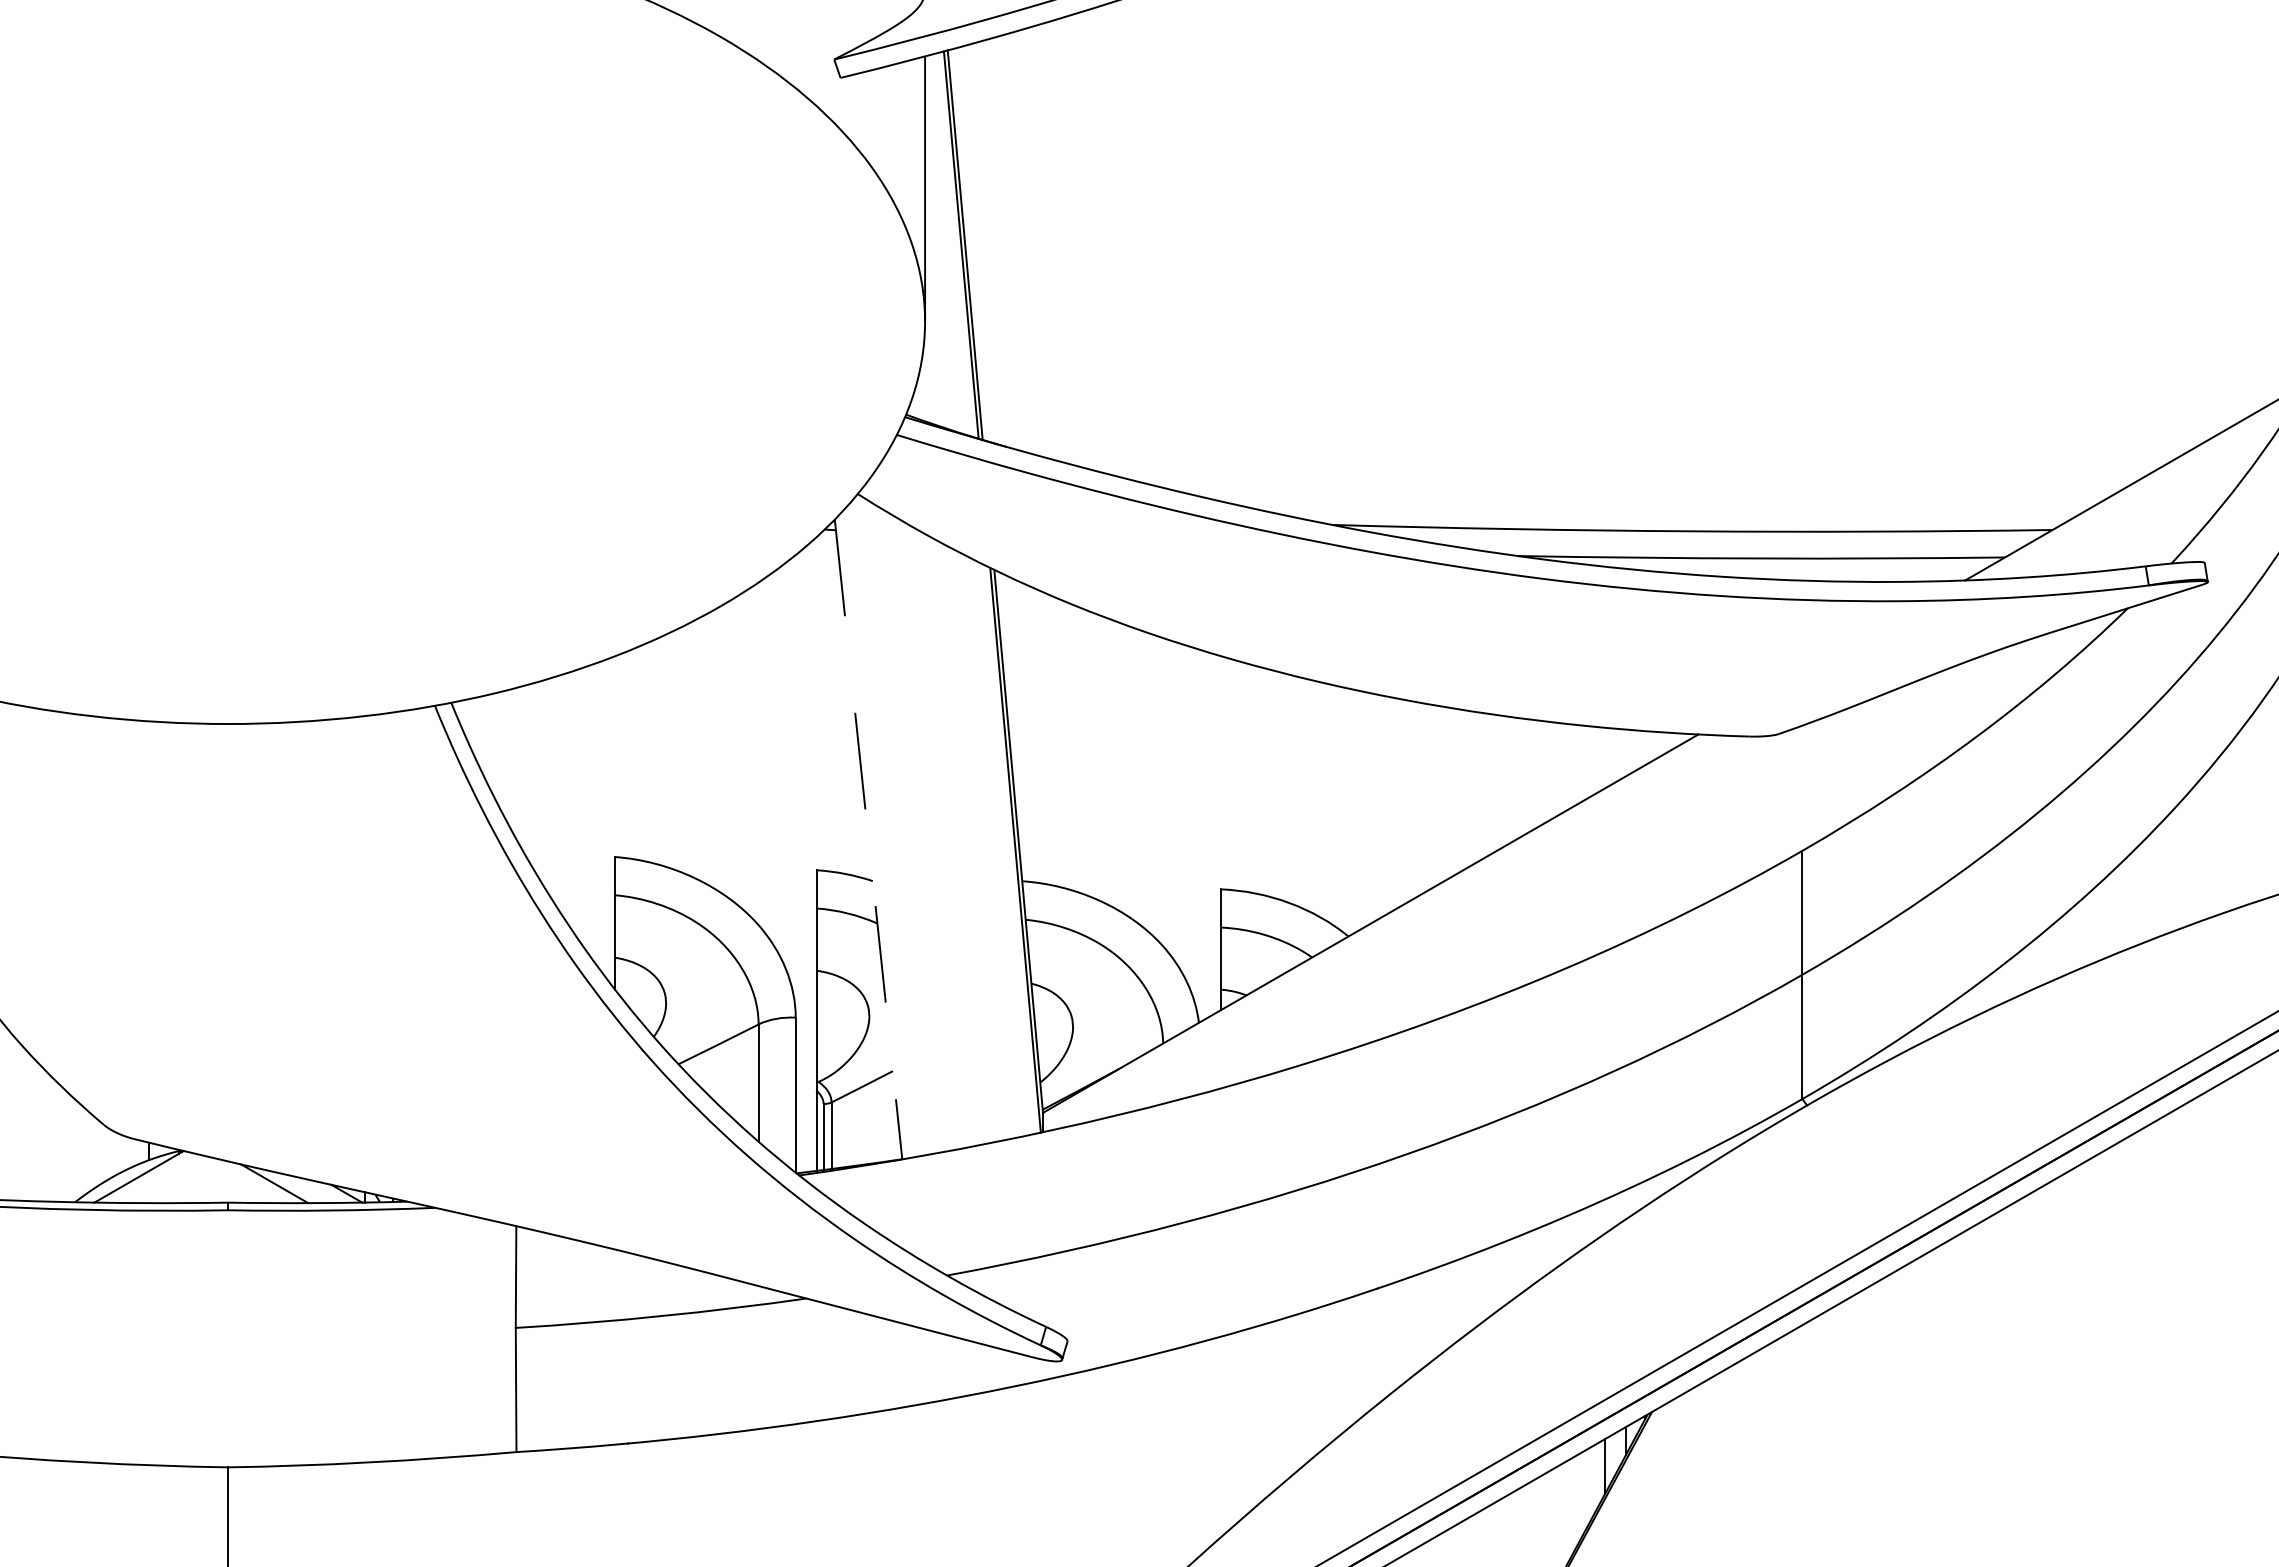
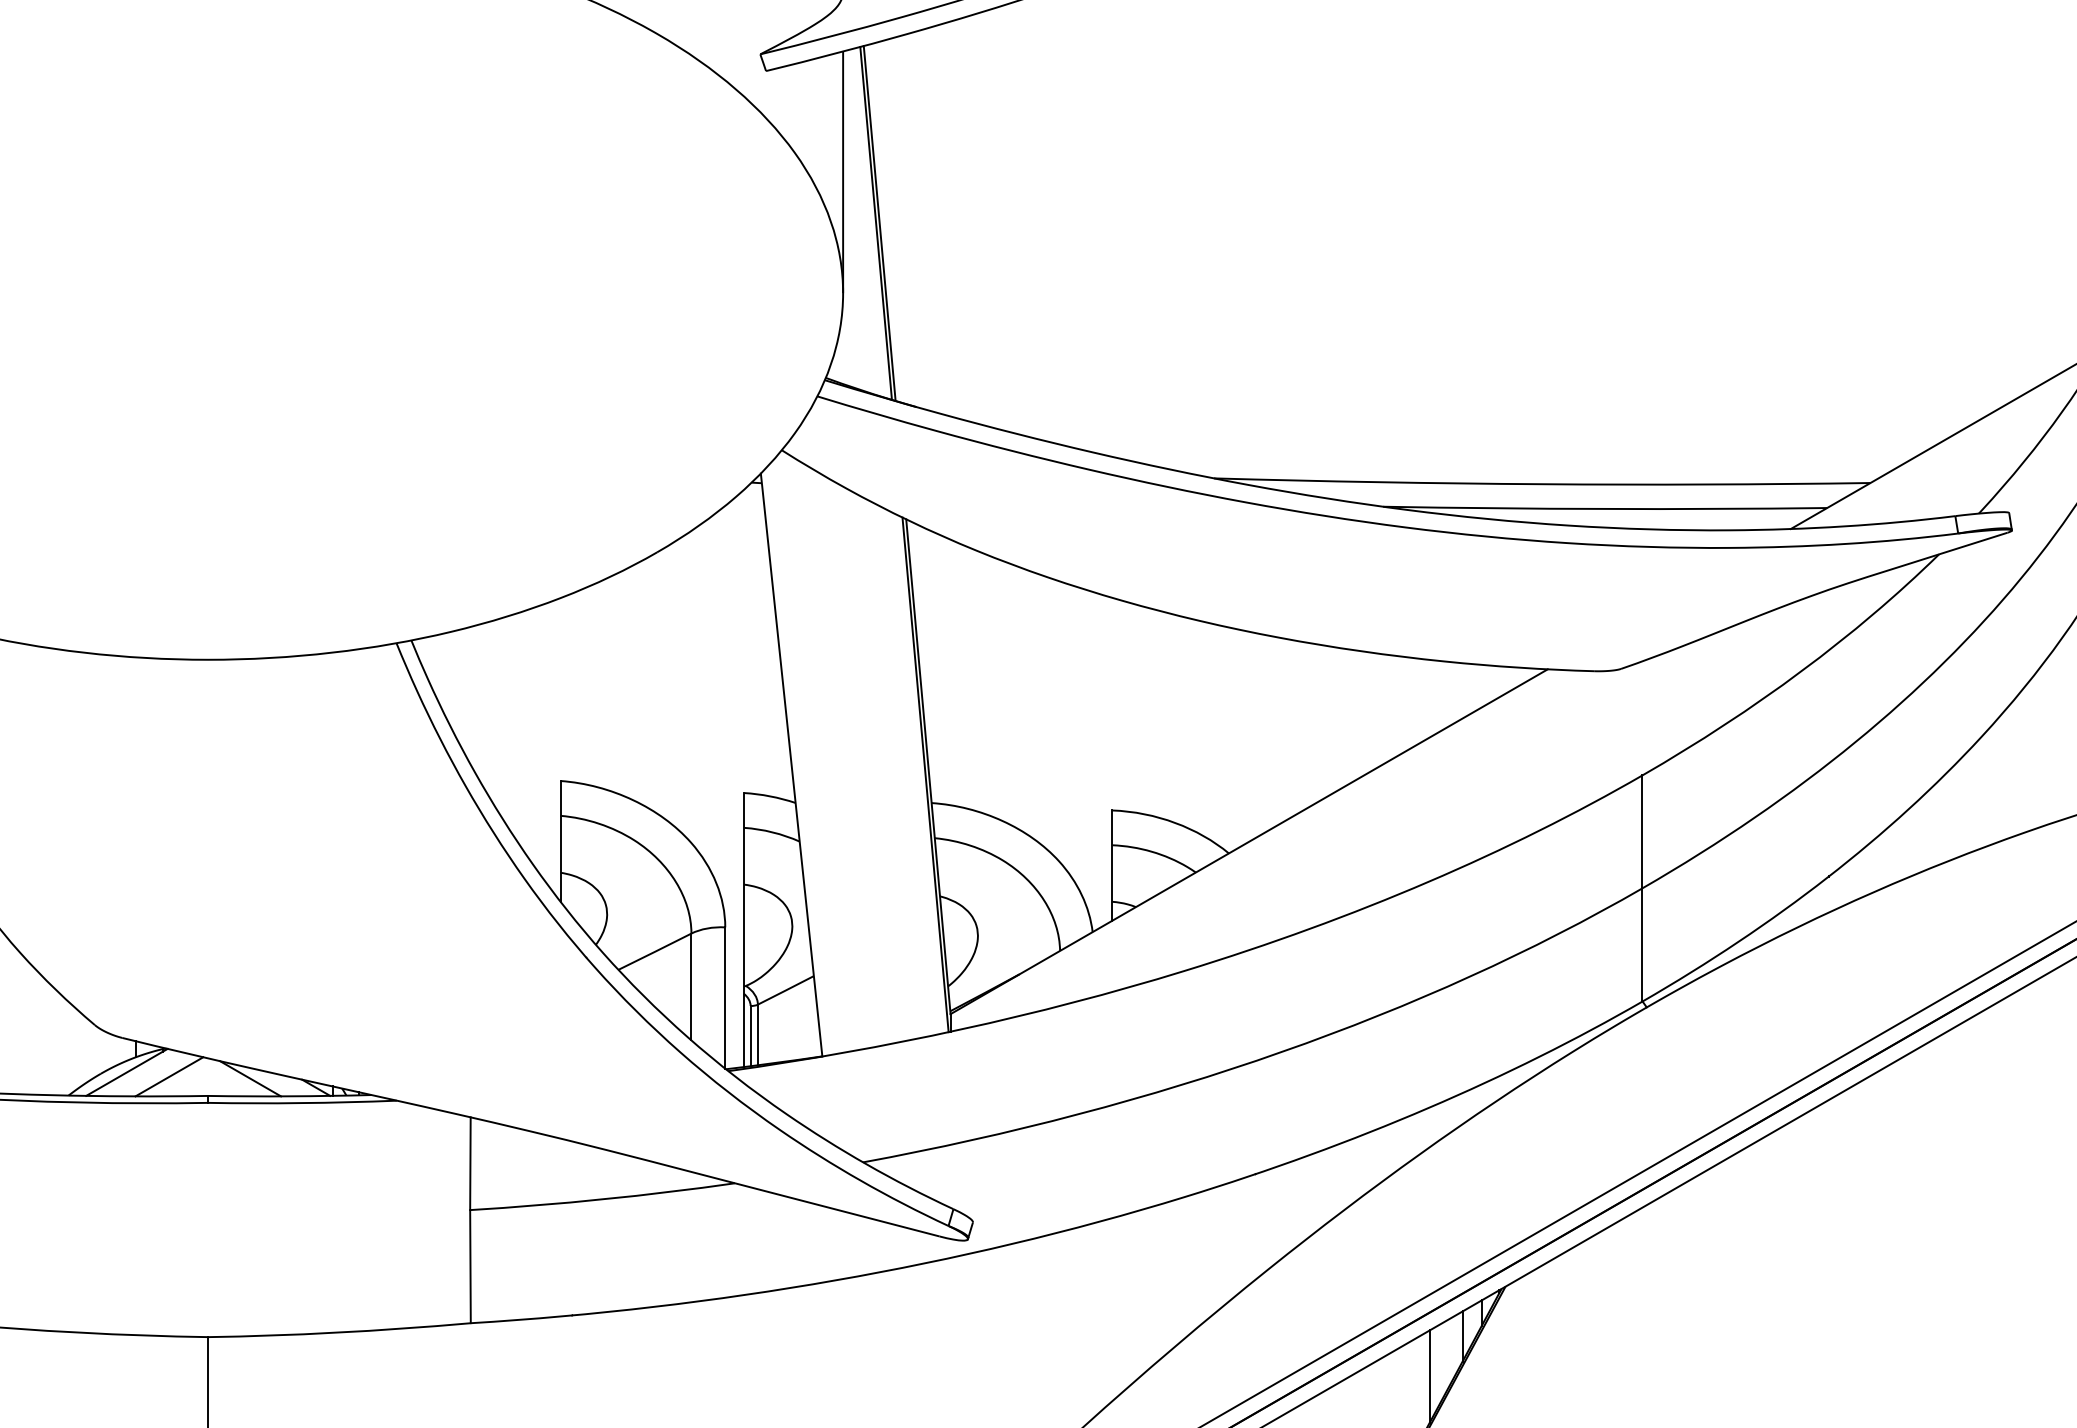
line: (868, 839) -> (791, 765), dashed -> solid
line: (185, 1181) -> (169, 1076), added
line: (1568, 1510) -> (1429, 1376), added

